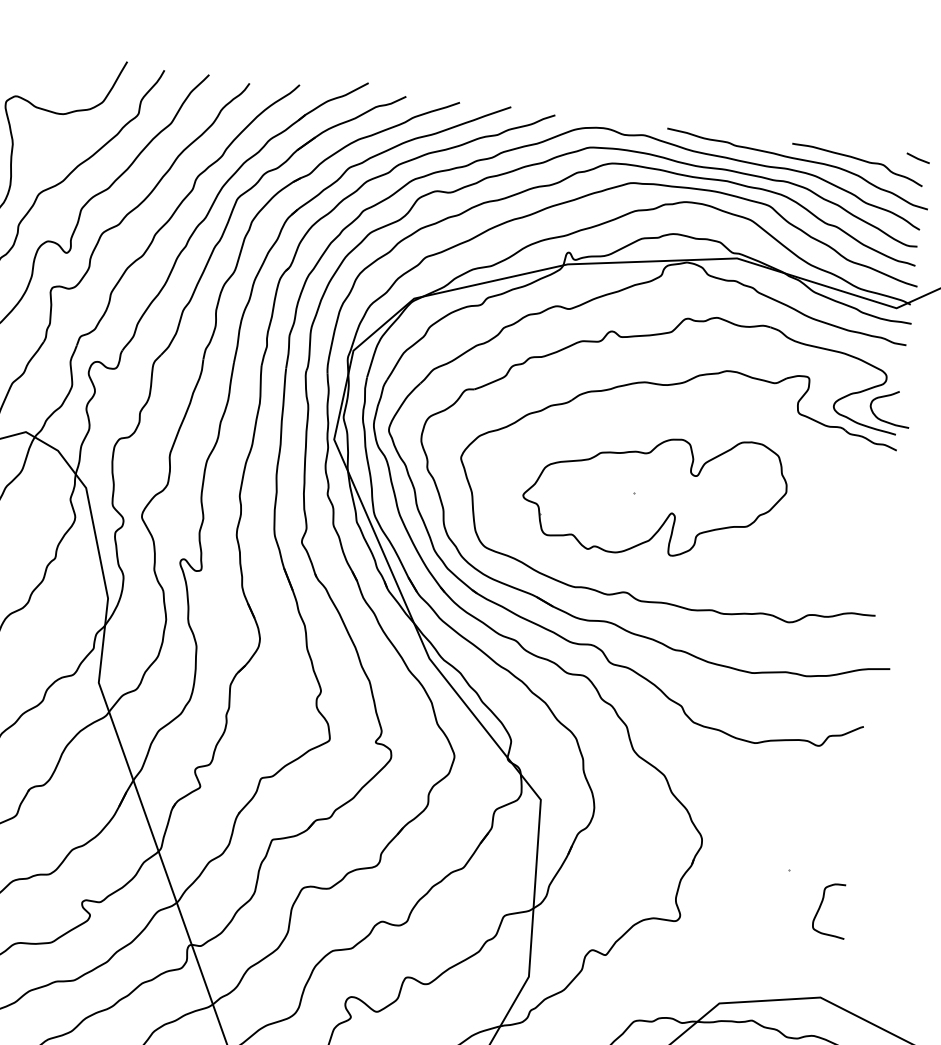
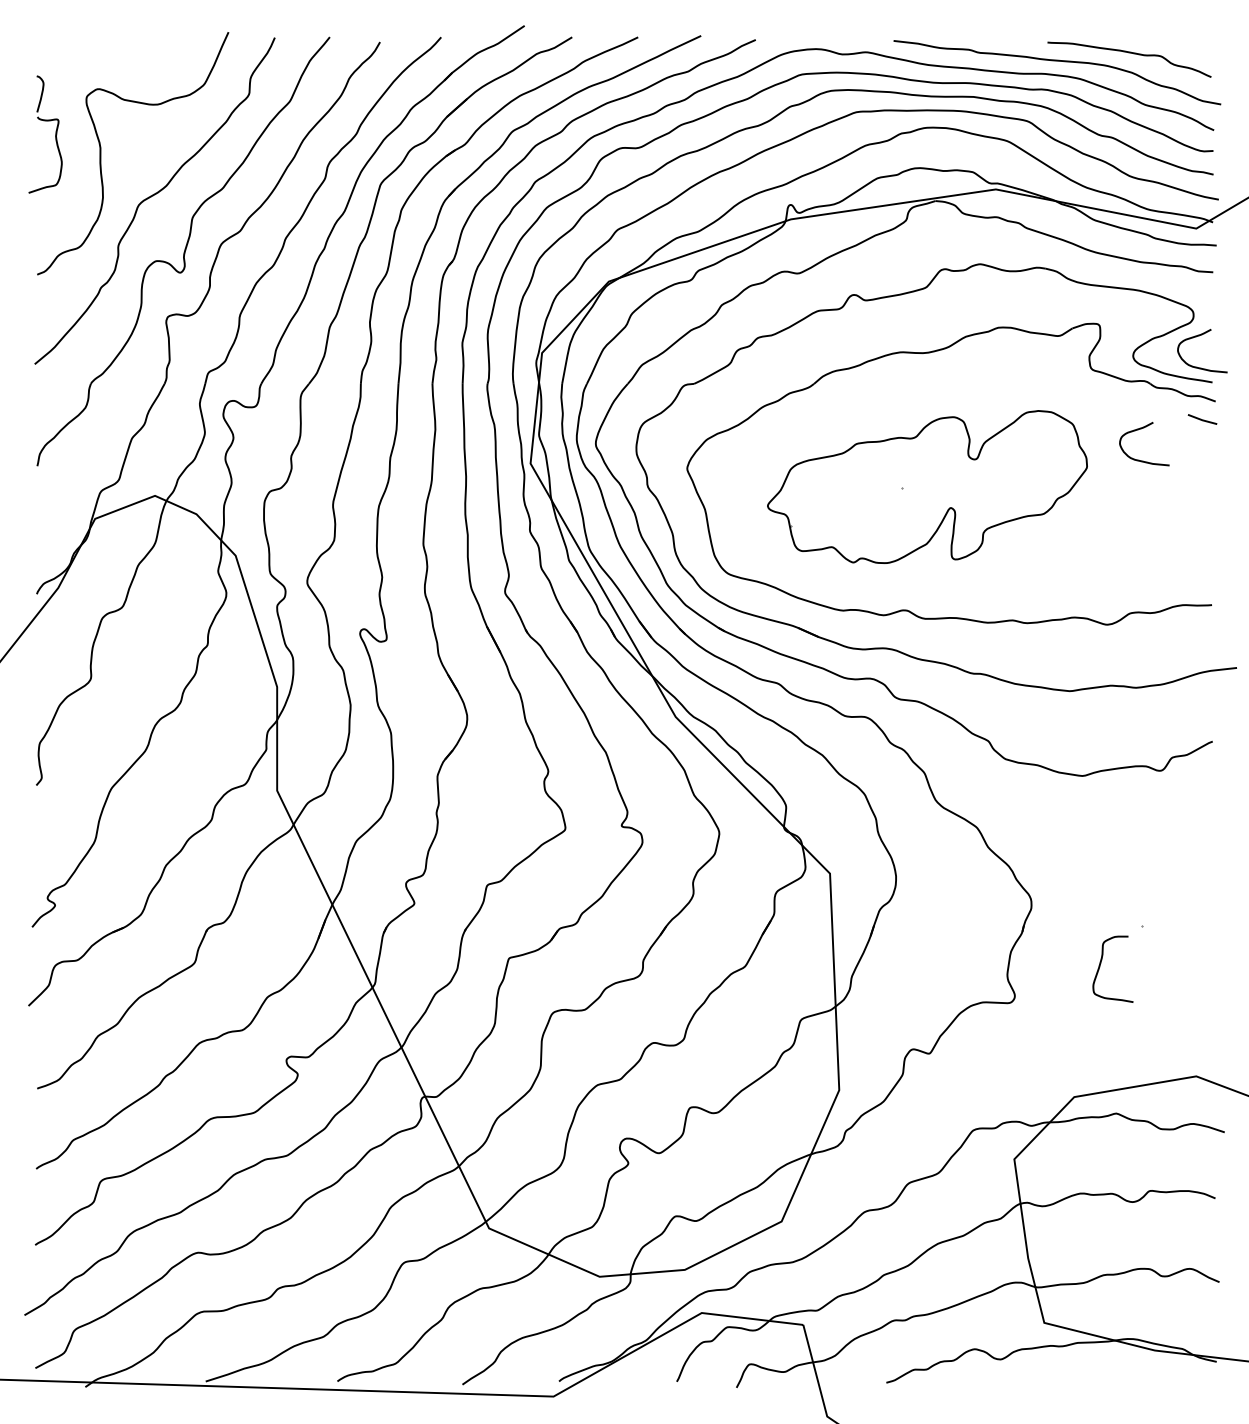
line: (918, 158) -> (1202, 419), moved
curve: (831, 467) -> (1138, 430), added
curve: (820, 907) -> (1100, 967), moved

